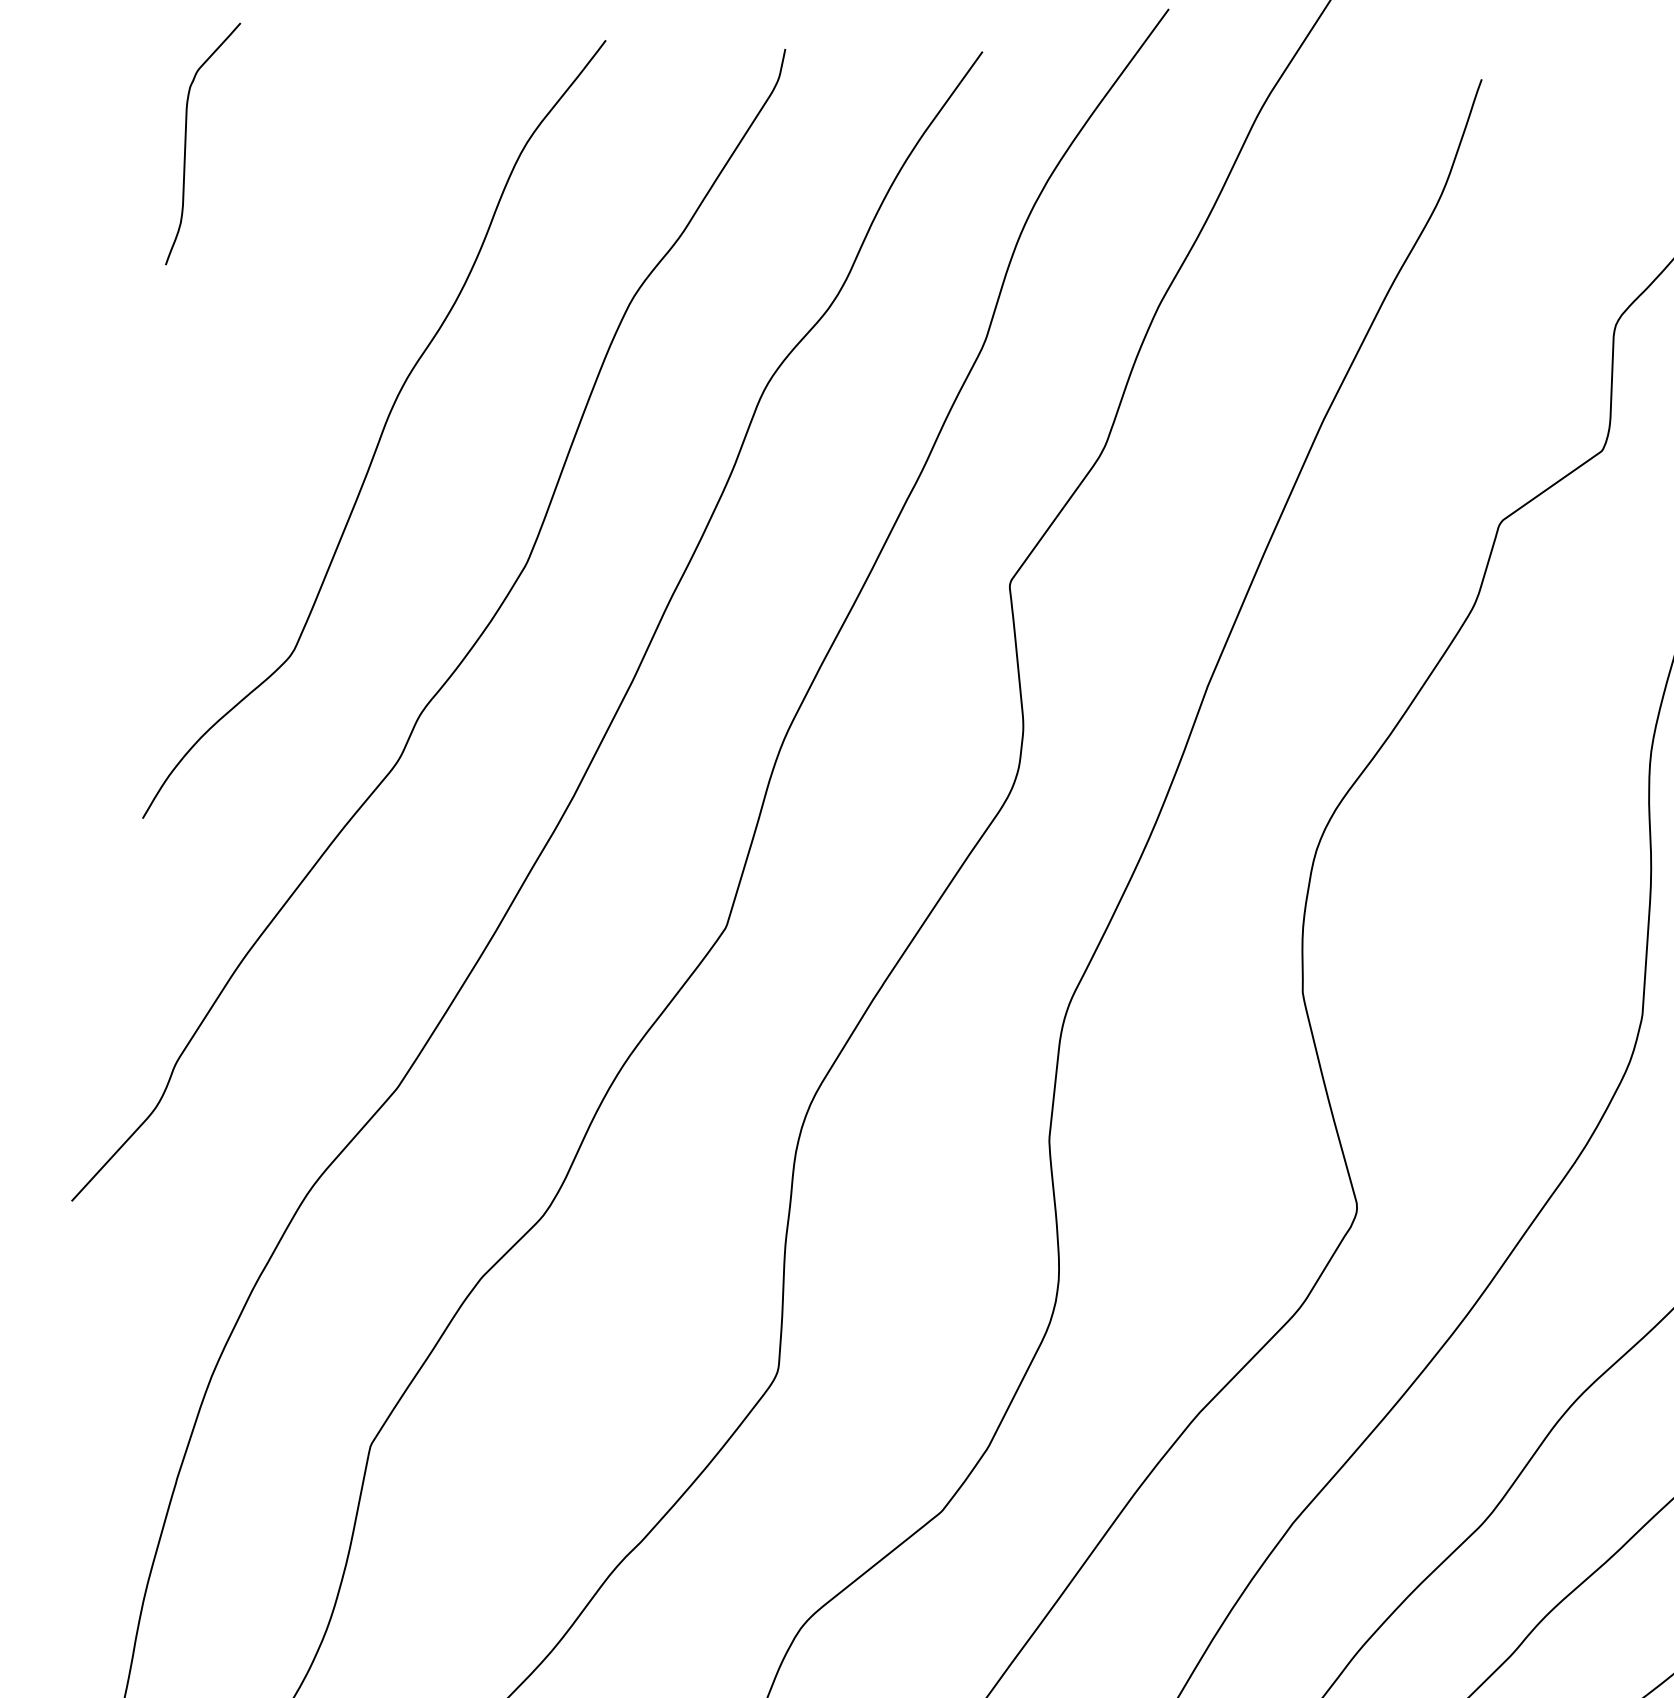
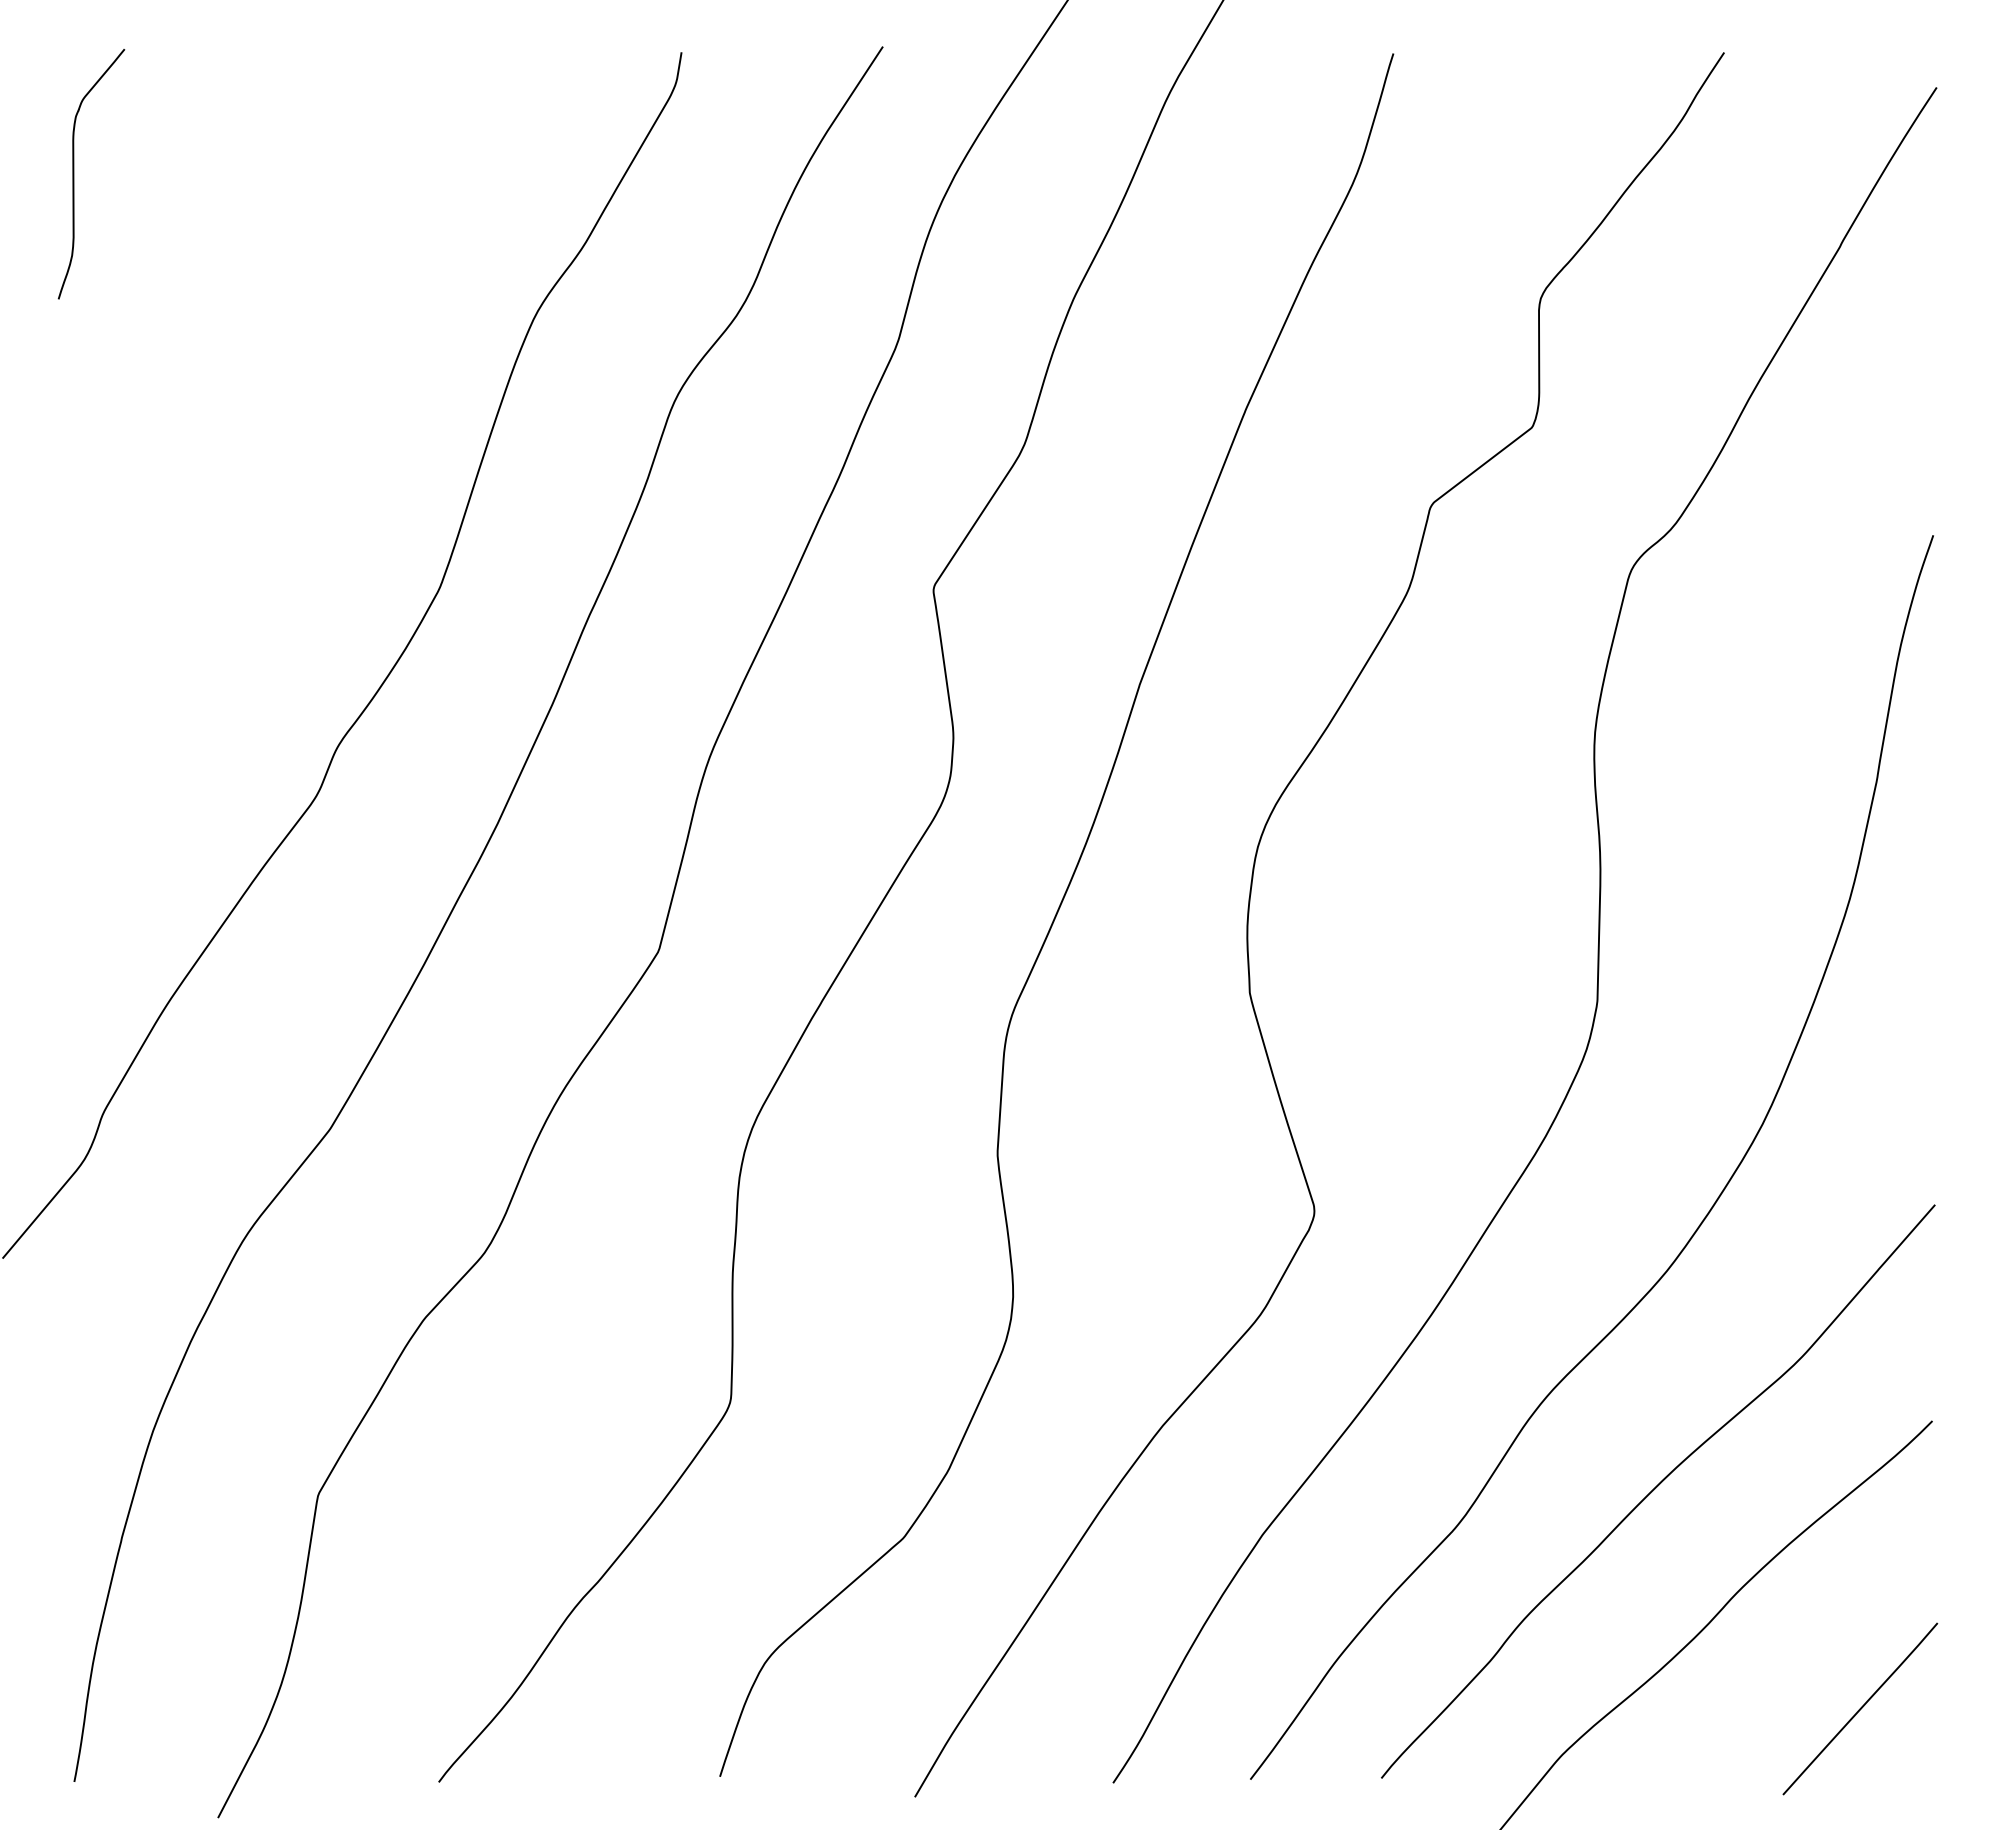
curve: (382, 430) -> (286, 458), removed

